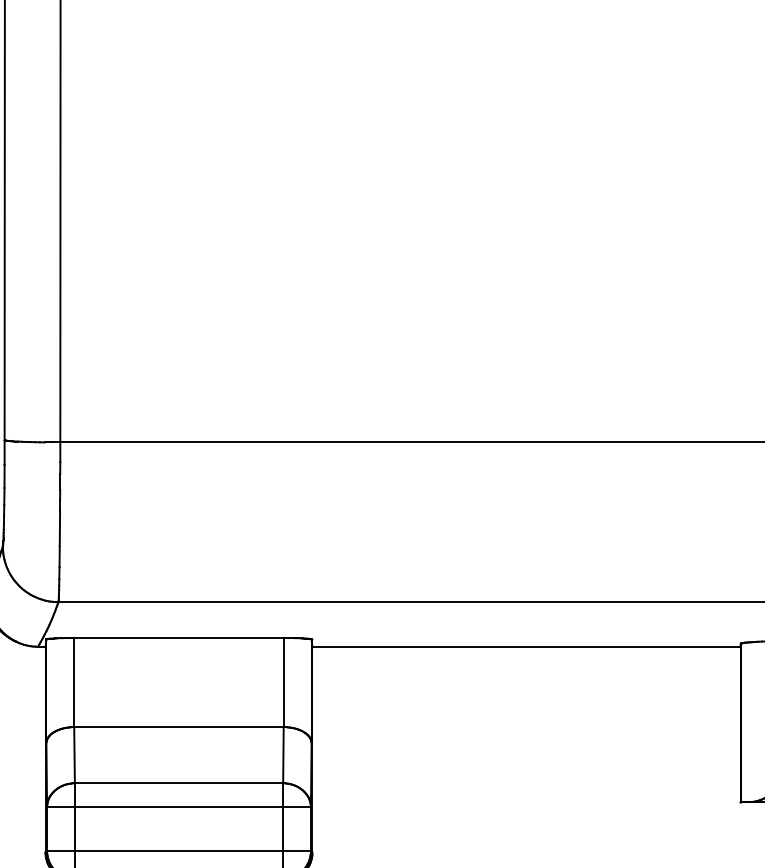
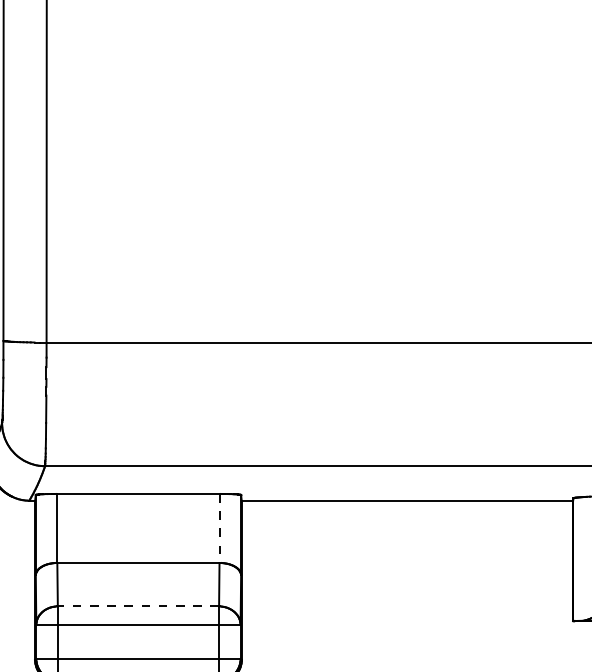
line: (283, 682) -> (219, 528), solid -> dashed
line: (179, 783) -> (138, 606), solid -> dashed

